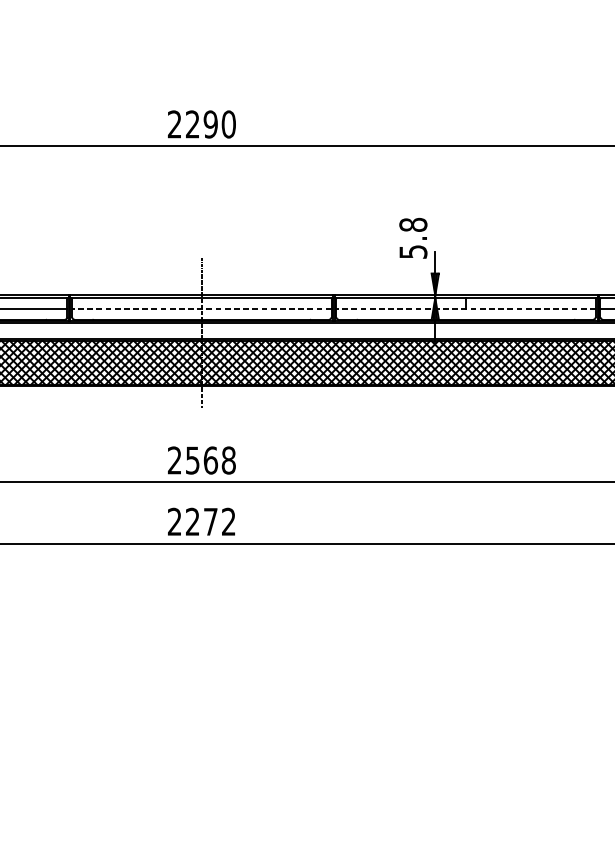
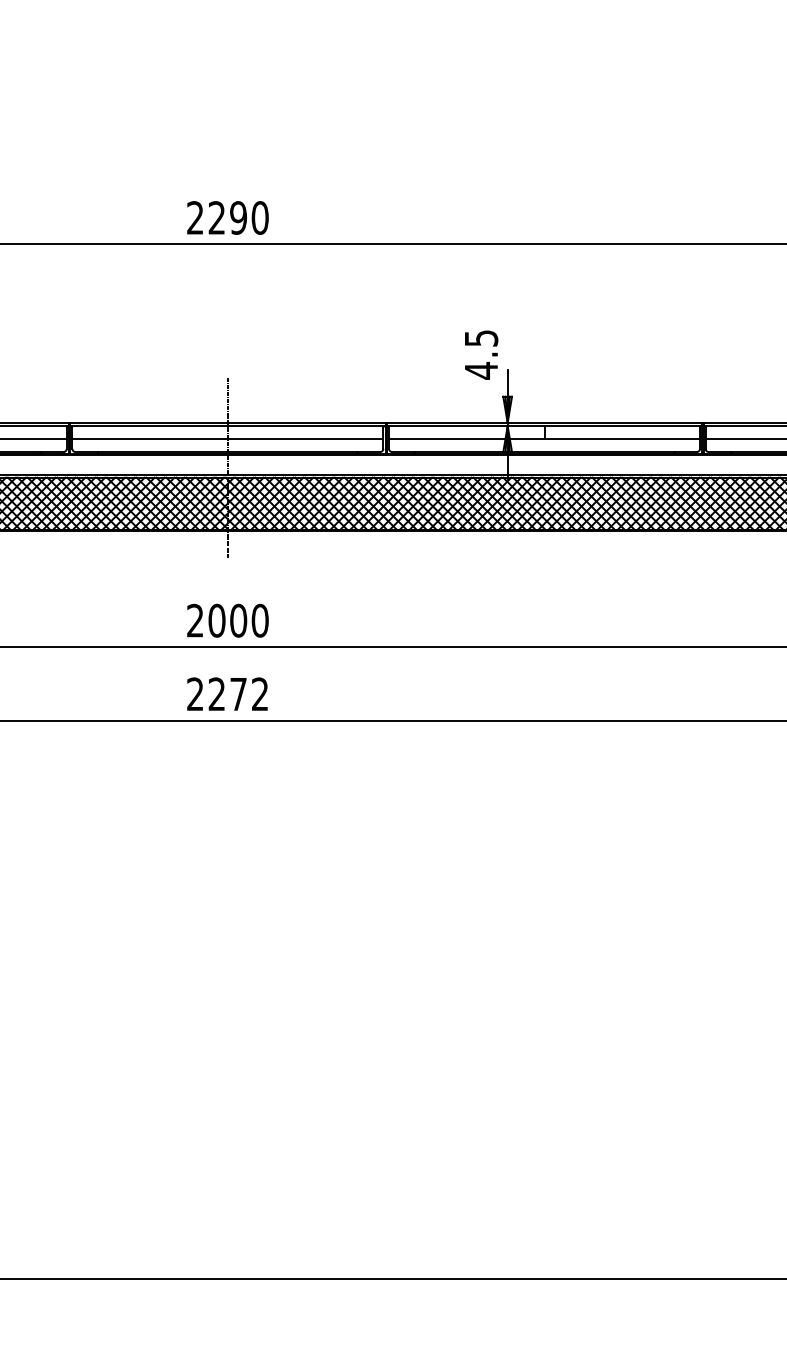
text: (413, 238) -> (481, 354), 5.8 -> 4.5
line: (201, 309) -> (227, 439), dashed -> solid
line: (466, 309) -> (544, 439), dashed -> solid
text: (210, 460) -> (238, 620), 2568 -> 2000

